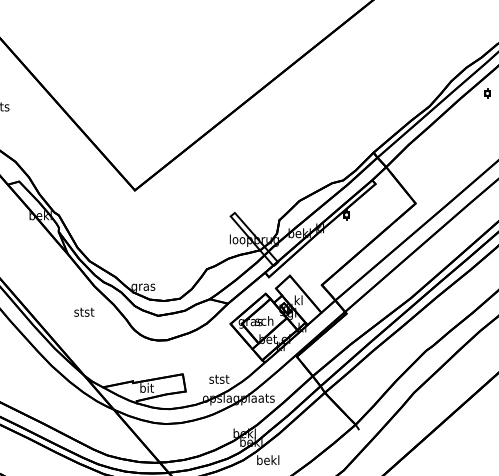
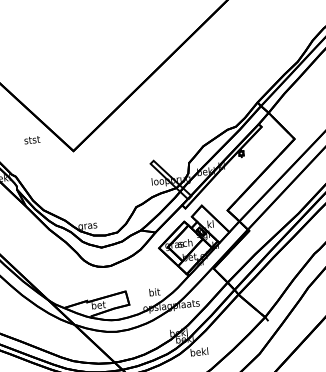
text: (84, 311) -> (32, 139), moved
text: (219, 378) -> (154, 291), stst -> bit
text: (146, 387) -> (98, 304), bit -> bet

